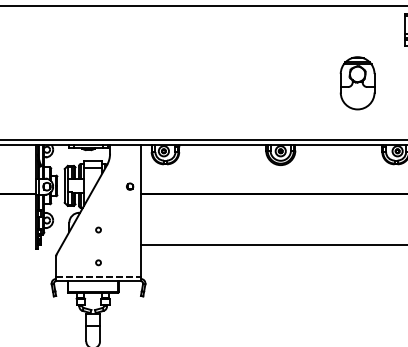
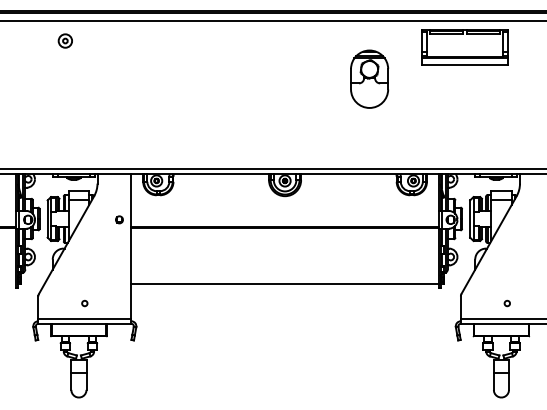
part: (80, 23) -> (64, 40), added
part: (357, 82) -> (369, 78), moved
circle: (98, 230) -> (84, 267), removed
line: (99, 276) -> (85, 318), dashed -> solid

